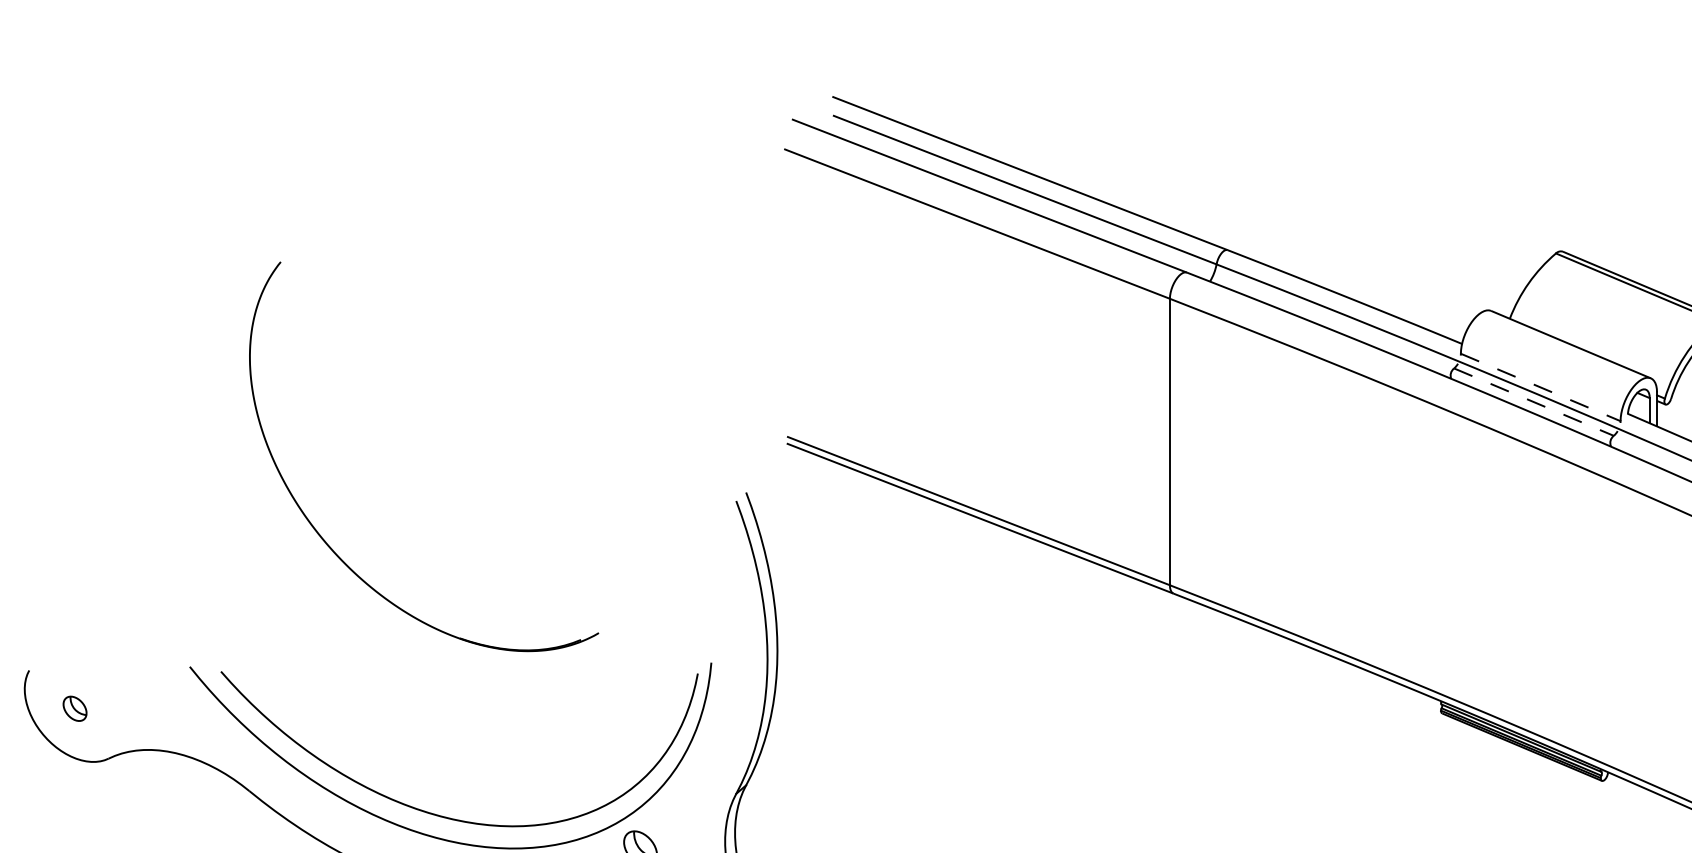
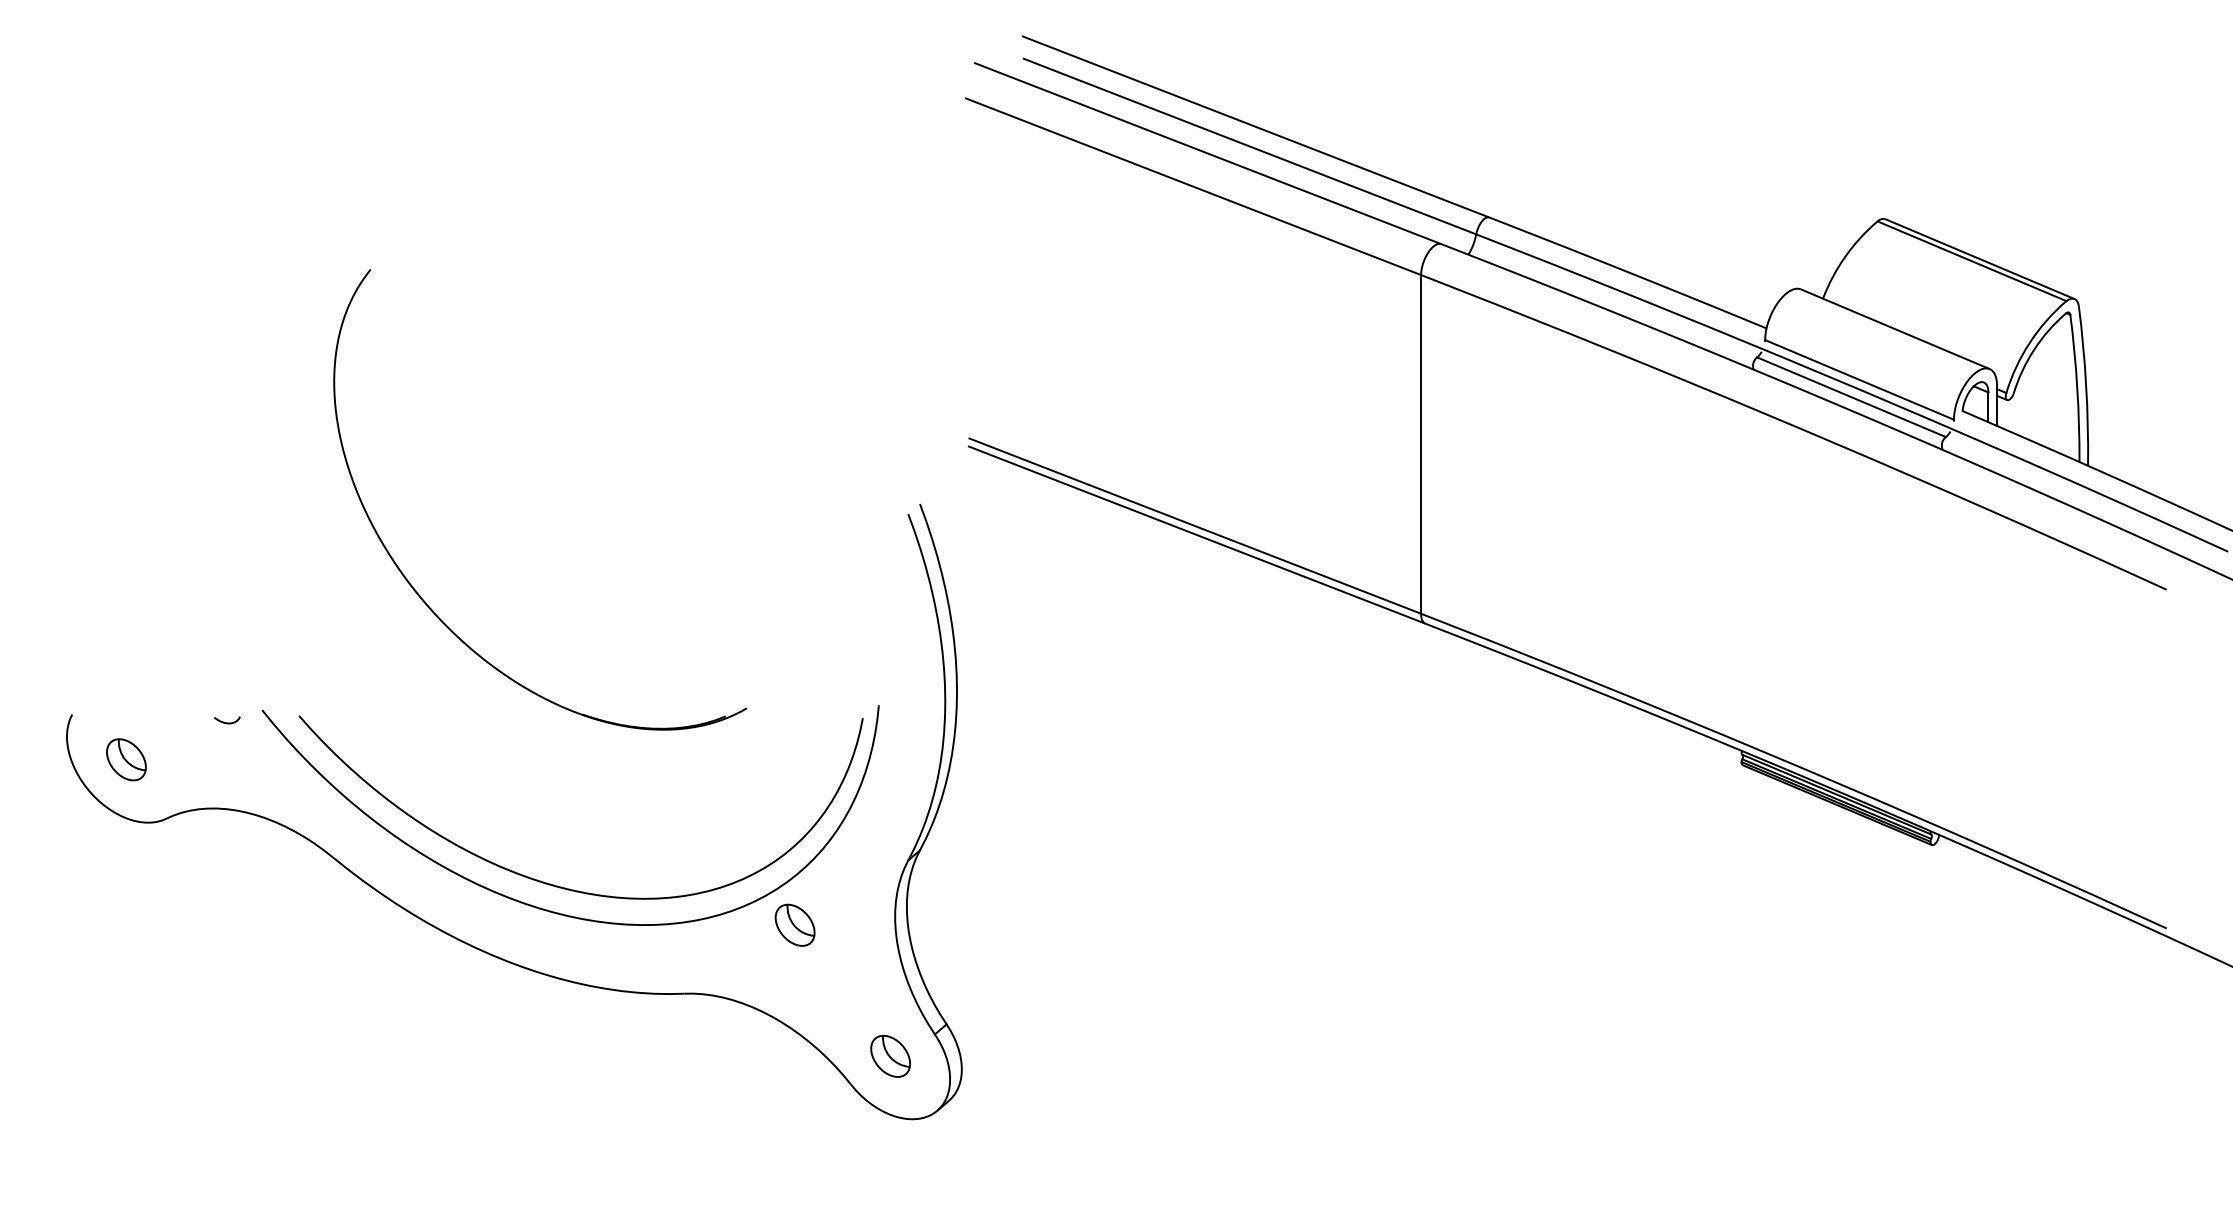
line: (1541, 387) -> (1860, 380), dashed -> solid
line: (1534, 402) -> (1852, 397), dashed -> solid
part: (323, 538) -> (421, 596), moved
curve: (160, 677) -> (227, 722), added
part: (75, 708) -> (126, 759), size x1.43

